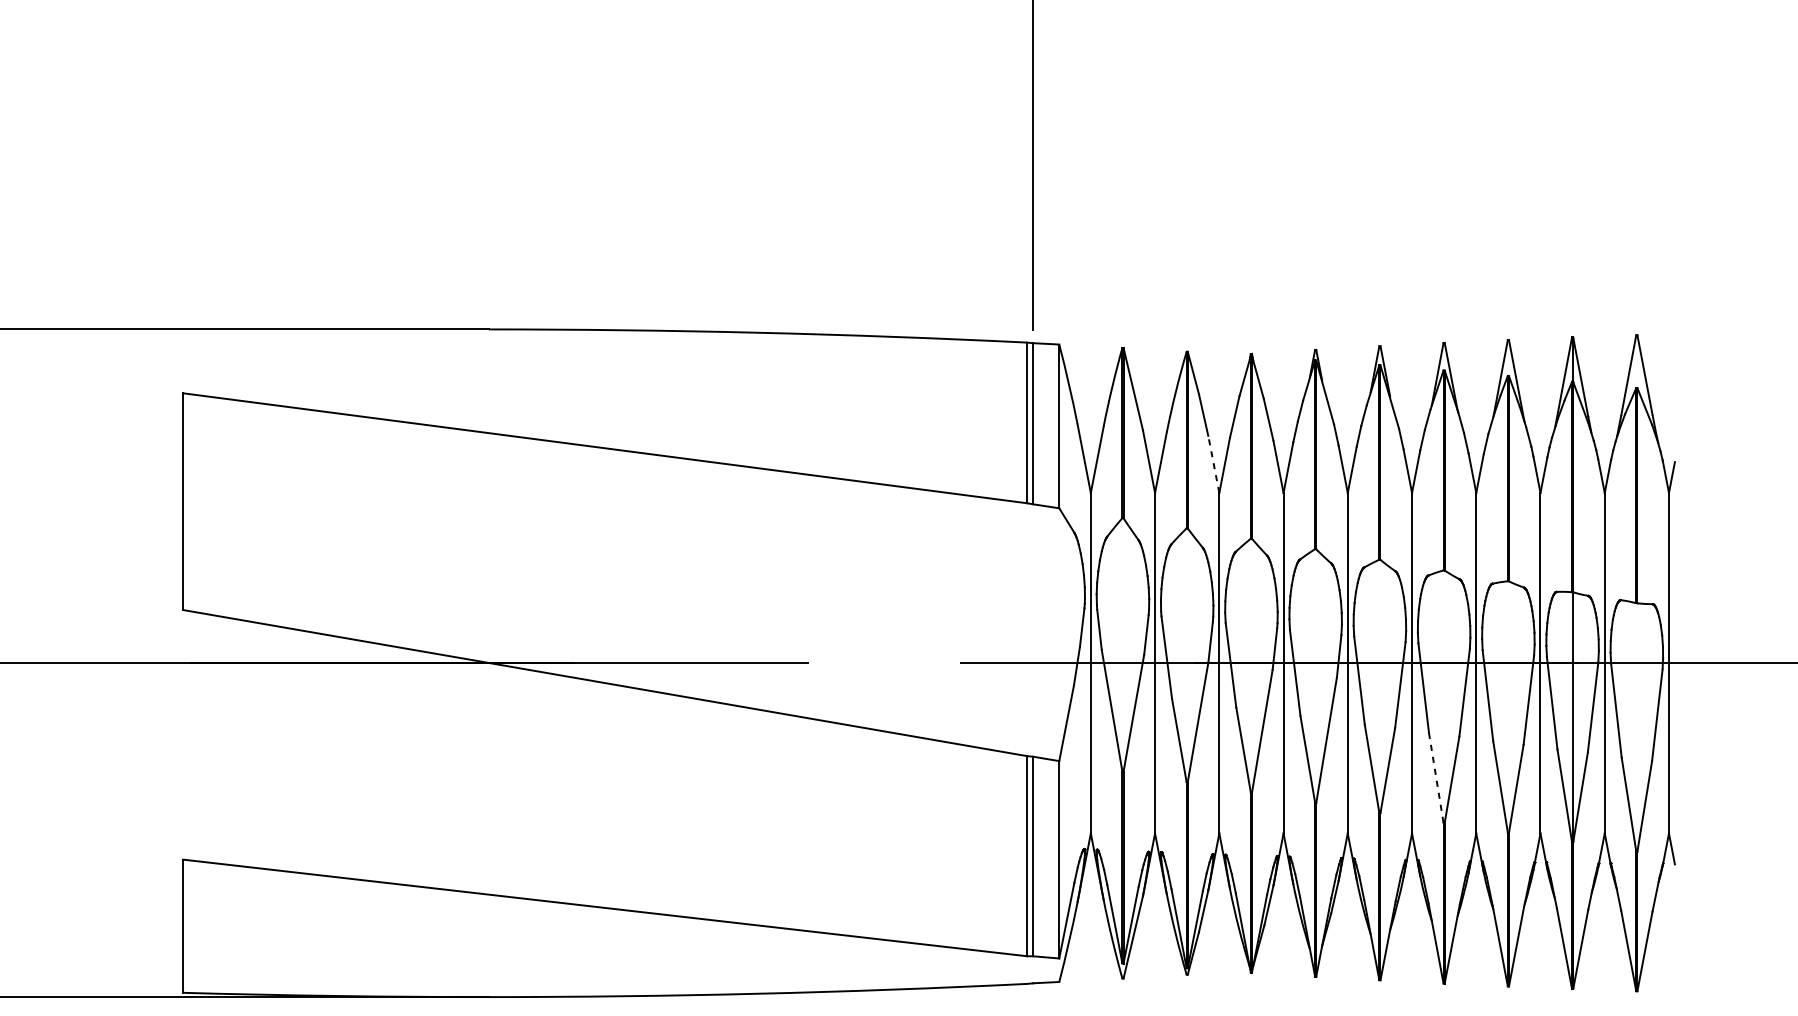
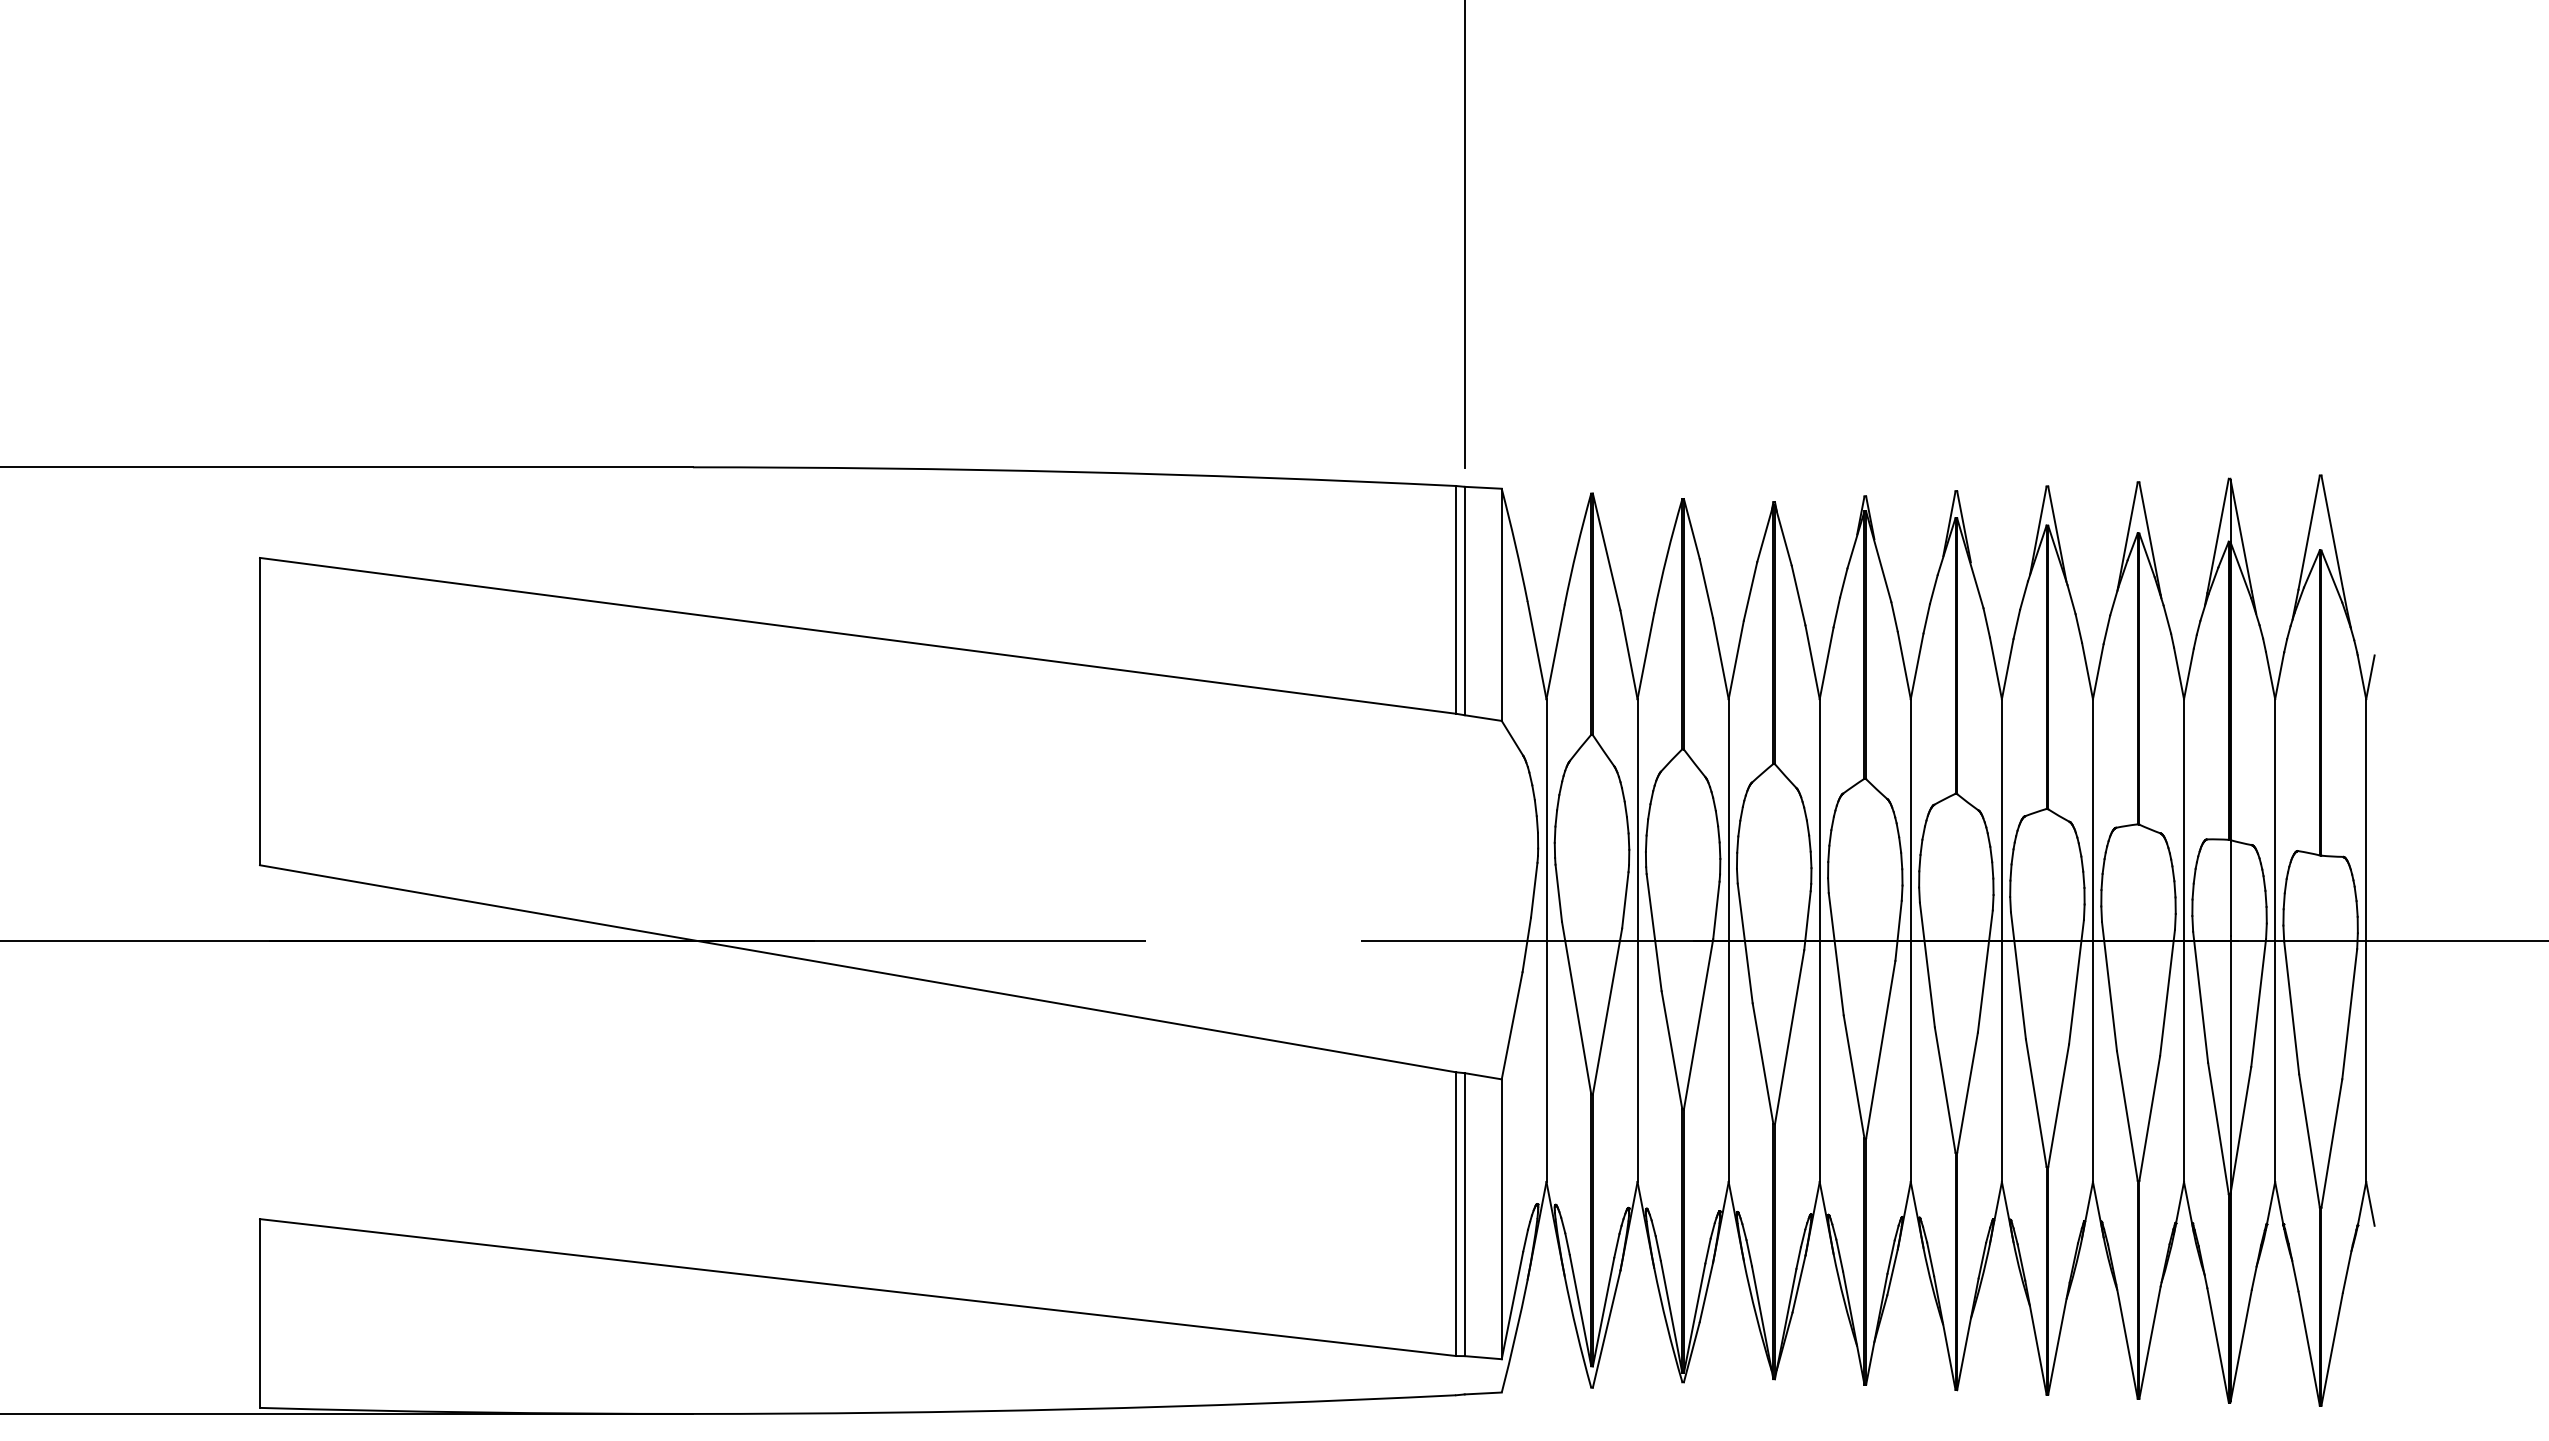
line: (1213, 464) -> (1720, 658), dashed -> solid
line: (1436, 778) -> (2036, 1103), dashed -> solid

